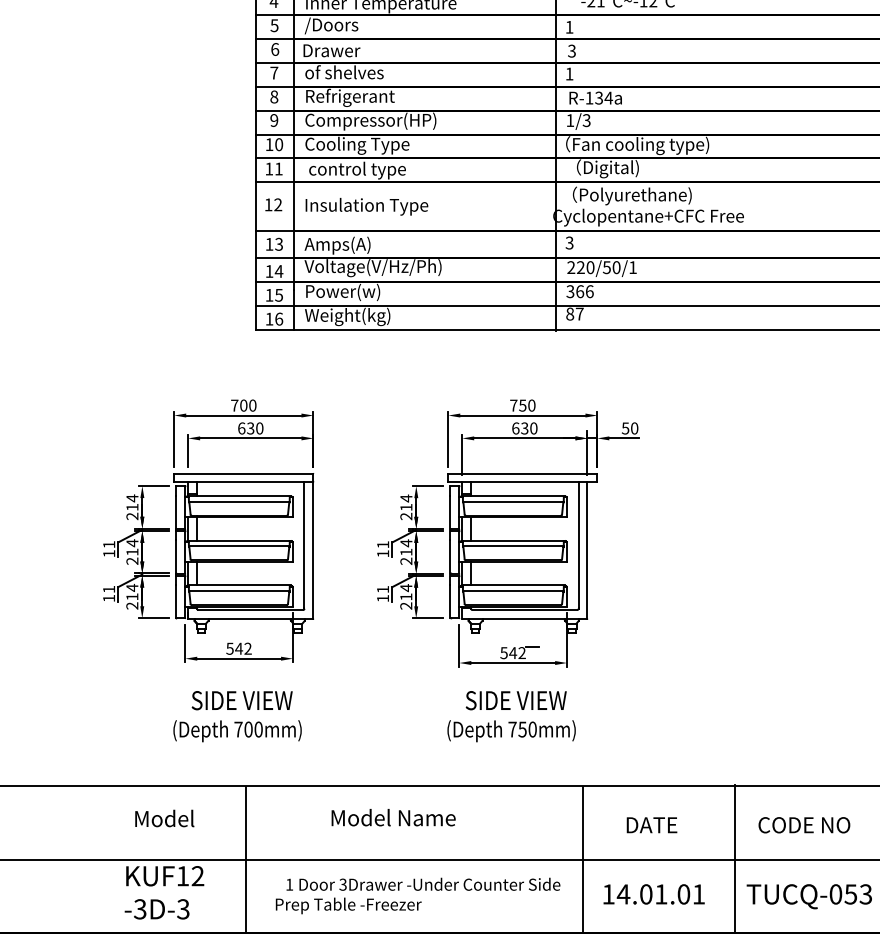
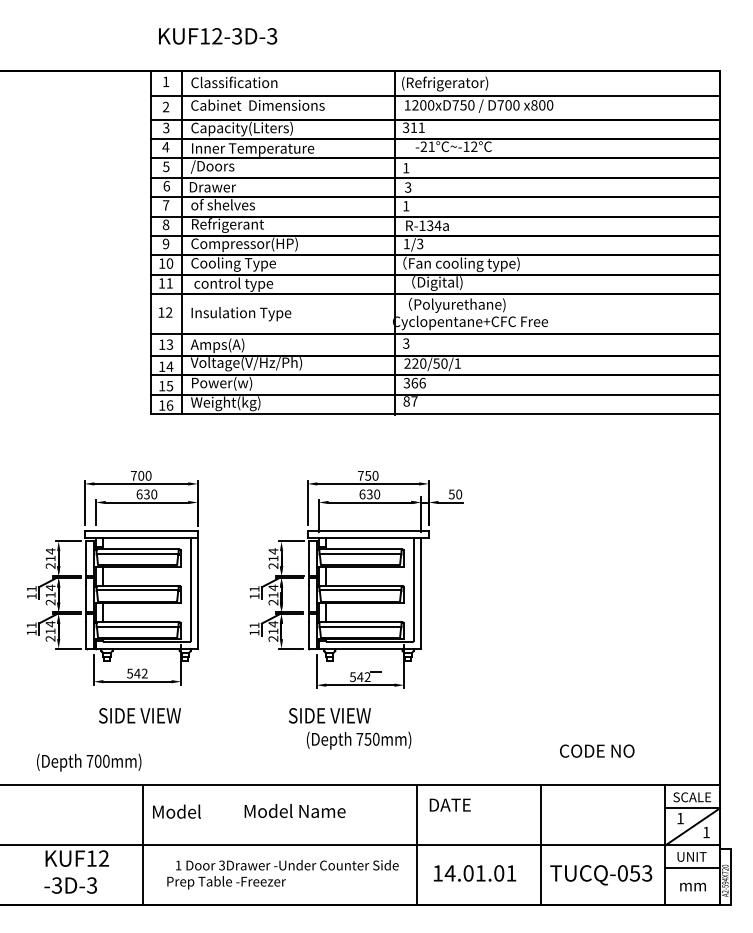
text: (515, 700) -> (329, 715), moved
text: (237, 731) -> (89, 762), moved
text: (392, 817) -> (294, 810), moved
text: (164, 818) -> (176, 811), moved
text: (651, 824) -> (449, 804), moved
text: (804, 824) -> (597, 750), moved

